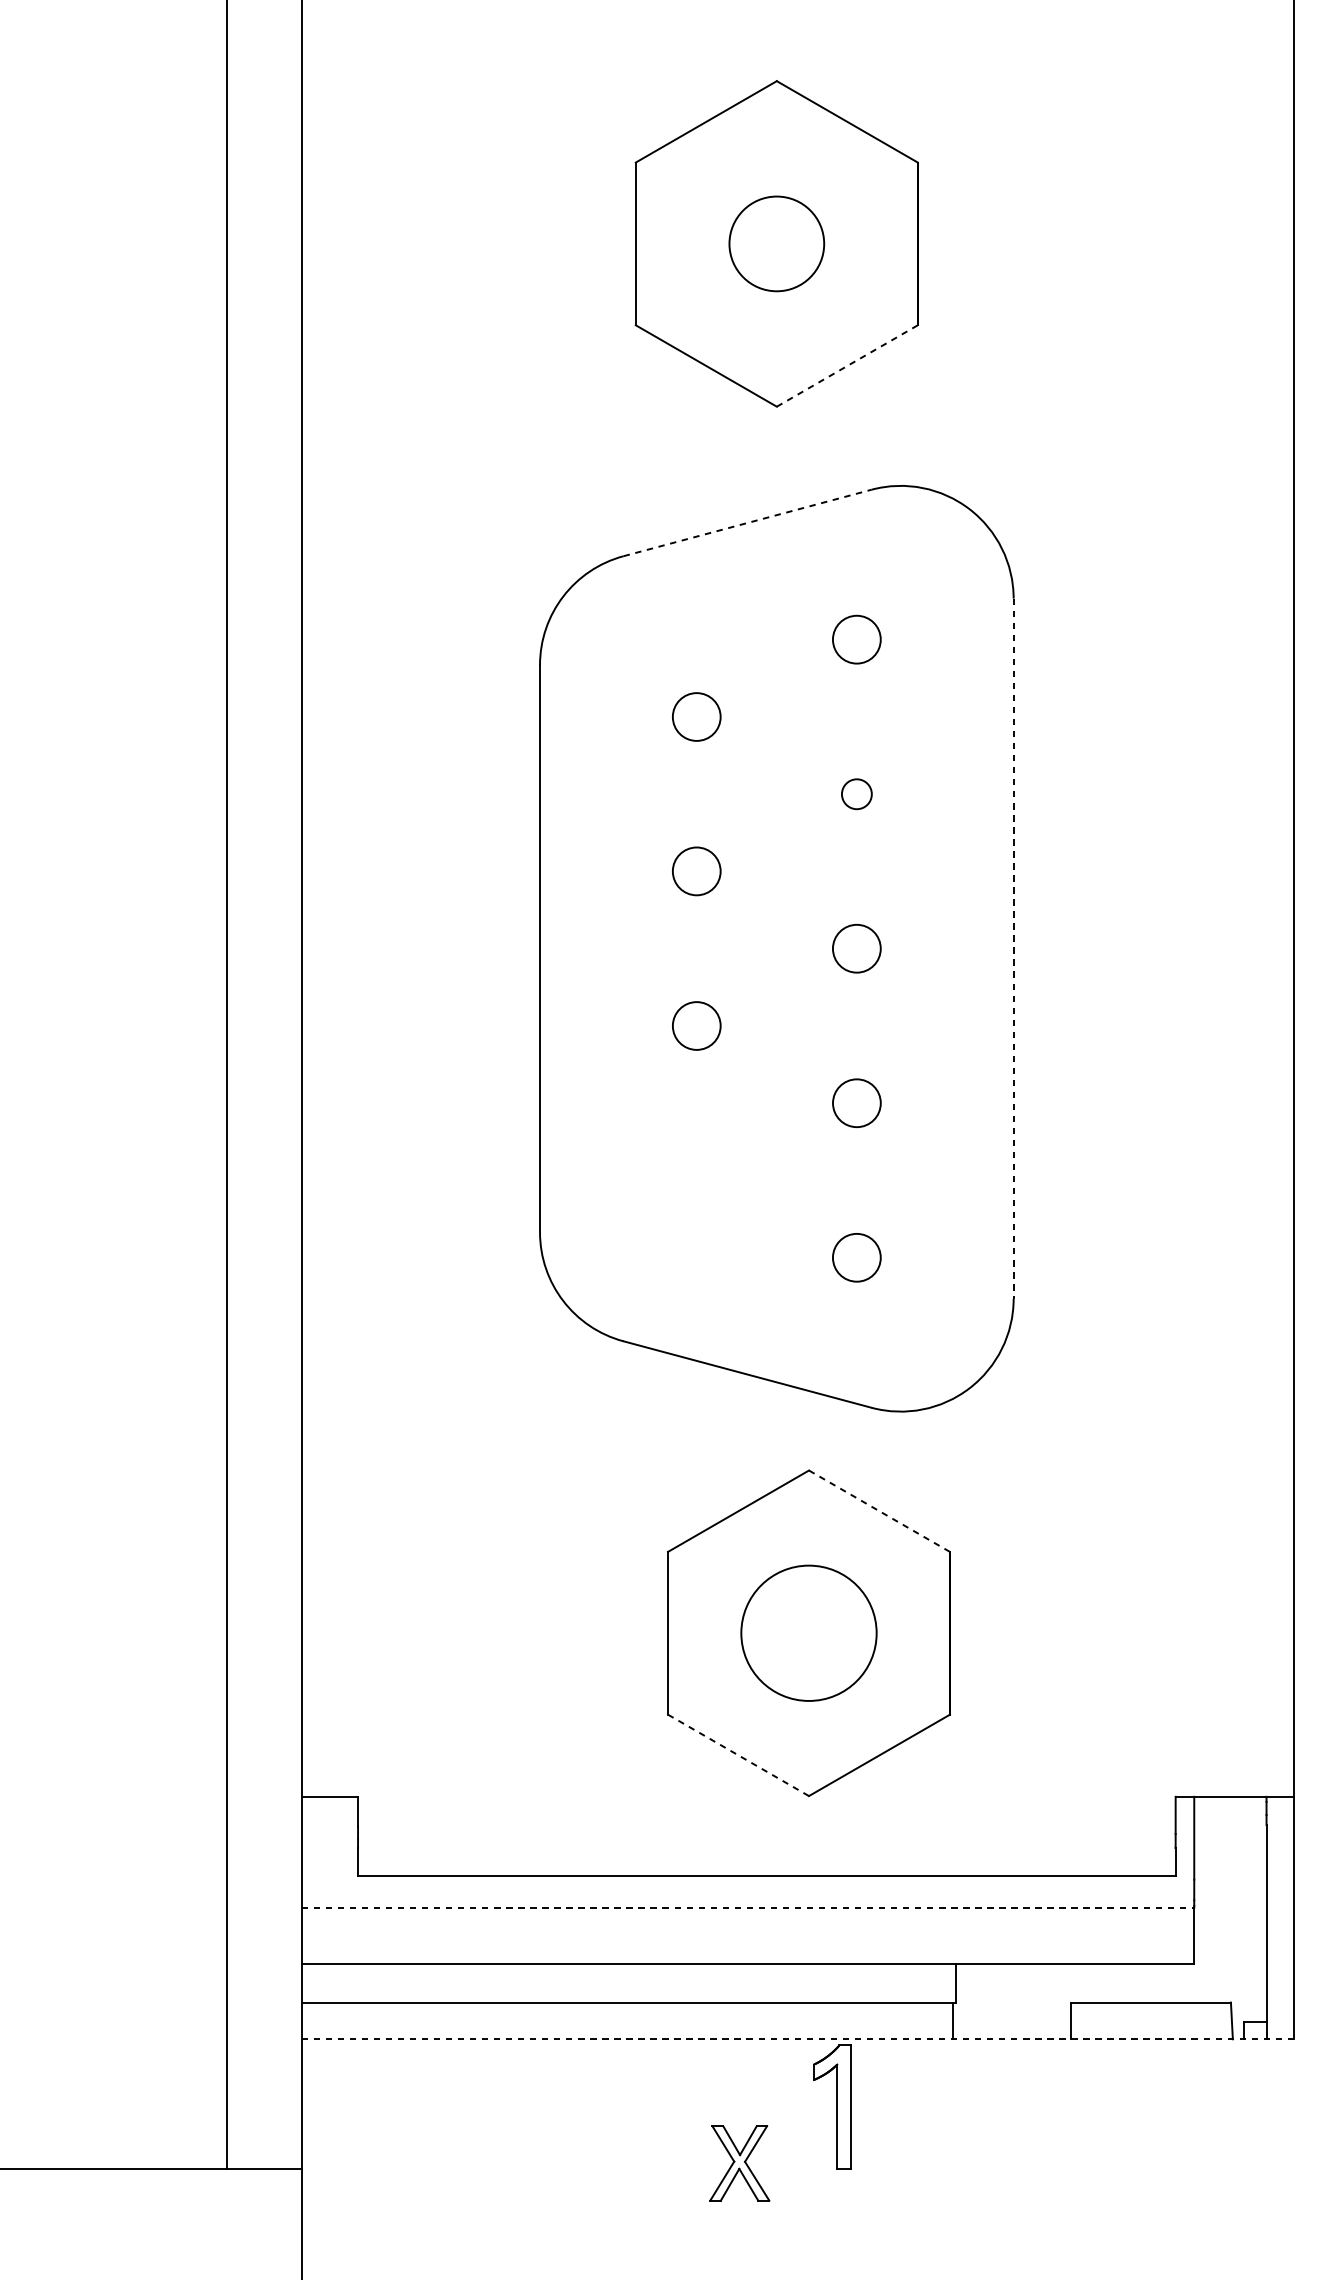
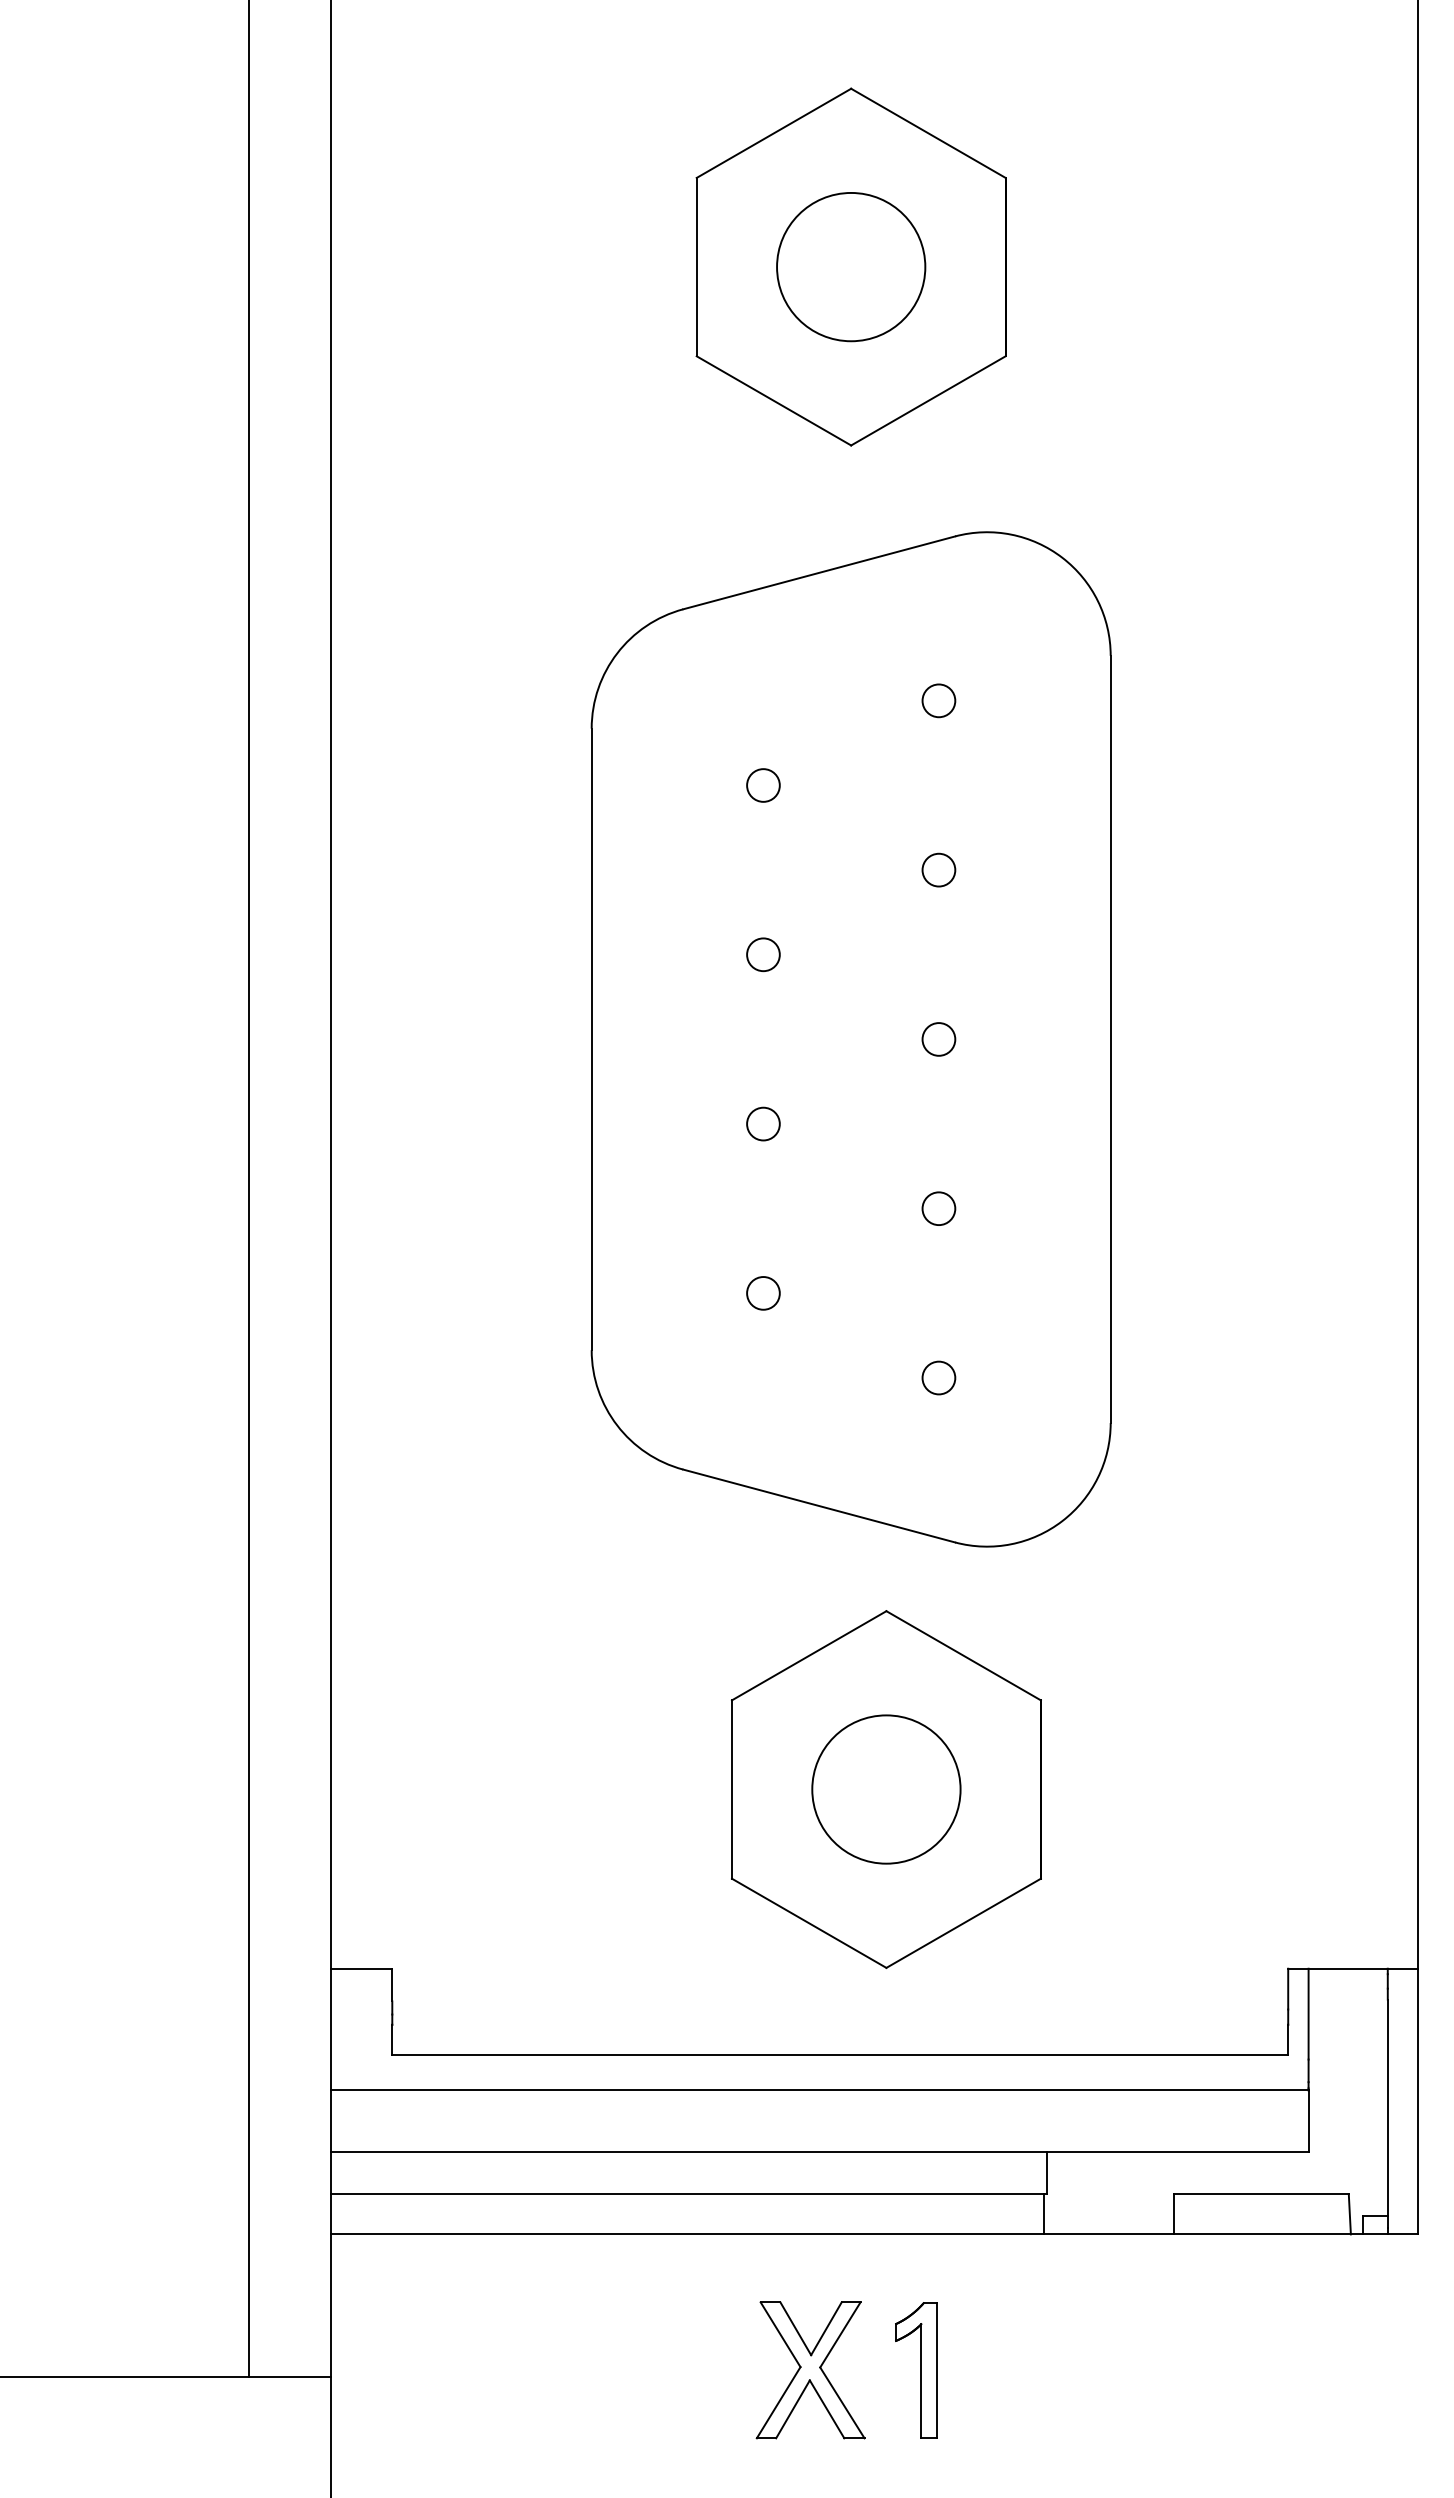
circle: (777, 243) -> (851, 266), size x1.43
line: (847, 365) -> (928, 400), dashed -> solid
line: (747, 522) -> (819, 572), dashed -> solid
circle: (856, 639) -> (938, 700), size x0.62
circle: (696, 717) -> (763, 785), size x0.62
circle: (696, 871) -> (763, 954), size x0.62
circle: (856, 948) -> (938, 1039), size x0.62
line: (1013, 948) -> (1110, 1039), dashed -> solid
circle: (696, 1025) -> (763, 1123), size x0.62
circle: (856, 1103) -> (938, 1208), size x0.62
circle: (696, 1180) -> (763, 1293), added
circle: (856, 1257) -> (938, 1377), size x0.62
line: (879, 1510) -> (963, 1655), dashed -> solid
line: (738, 1755) -> (809, 1923), dashed -> solid
line: (748, 1907) -> (820, 2090), dashed -> solid
line: (798, 2039) -> (874, 2234), dashed -> solid
part: (832, 2106) -> (916, 2370), moved
part: (739, 2163) -> (810, 2370), size x1.67

